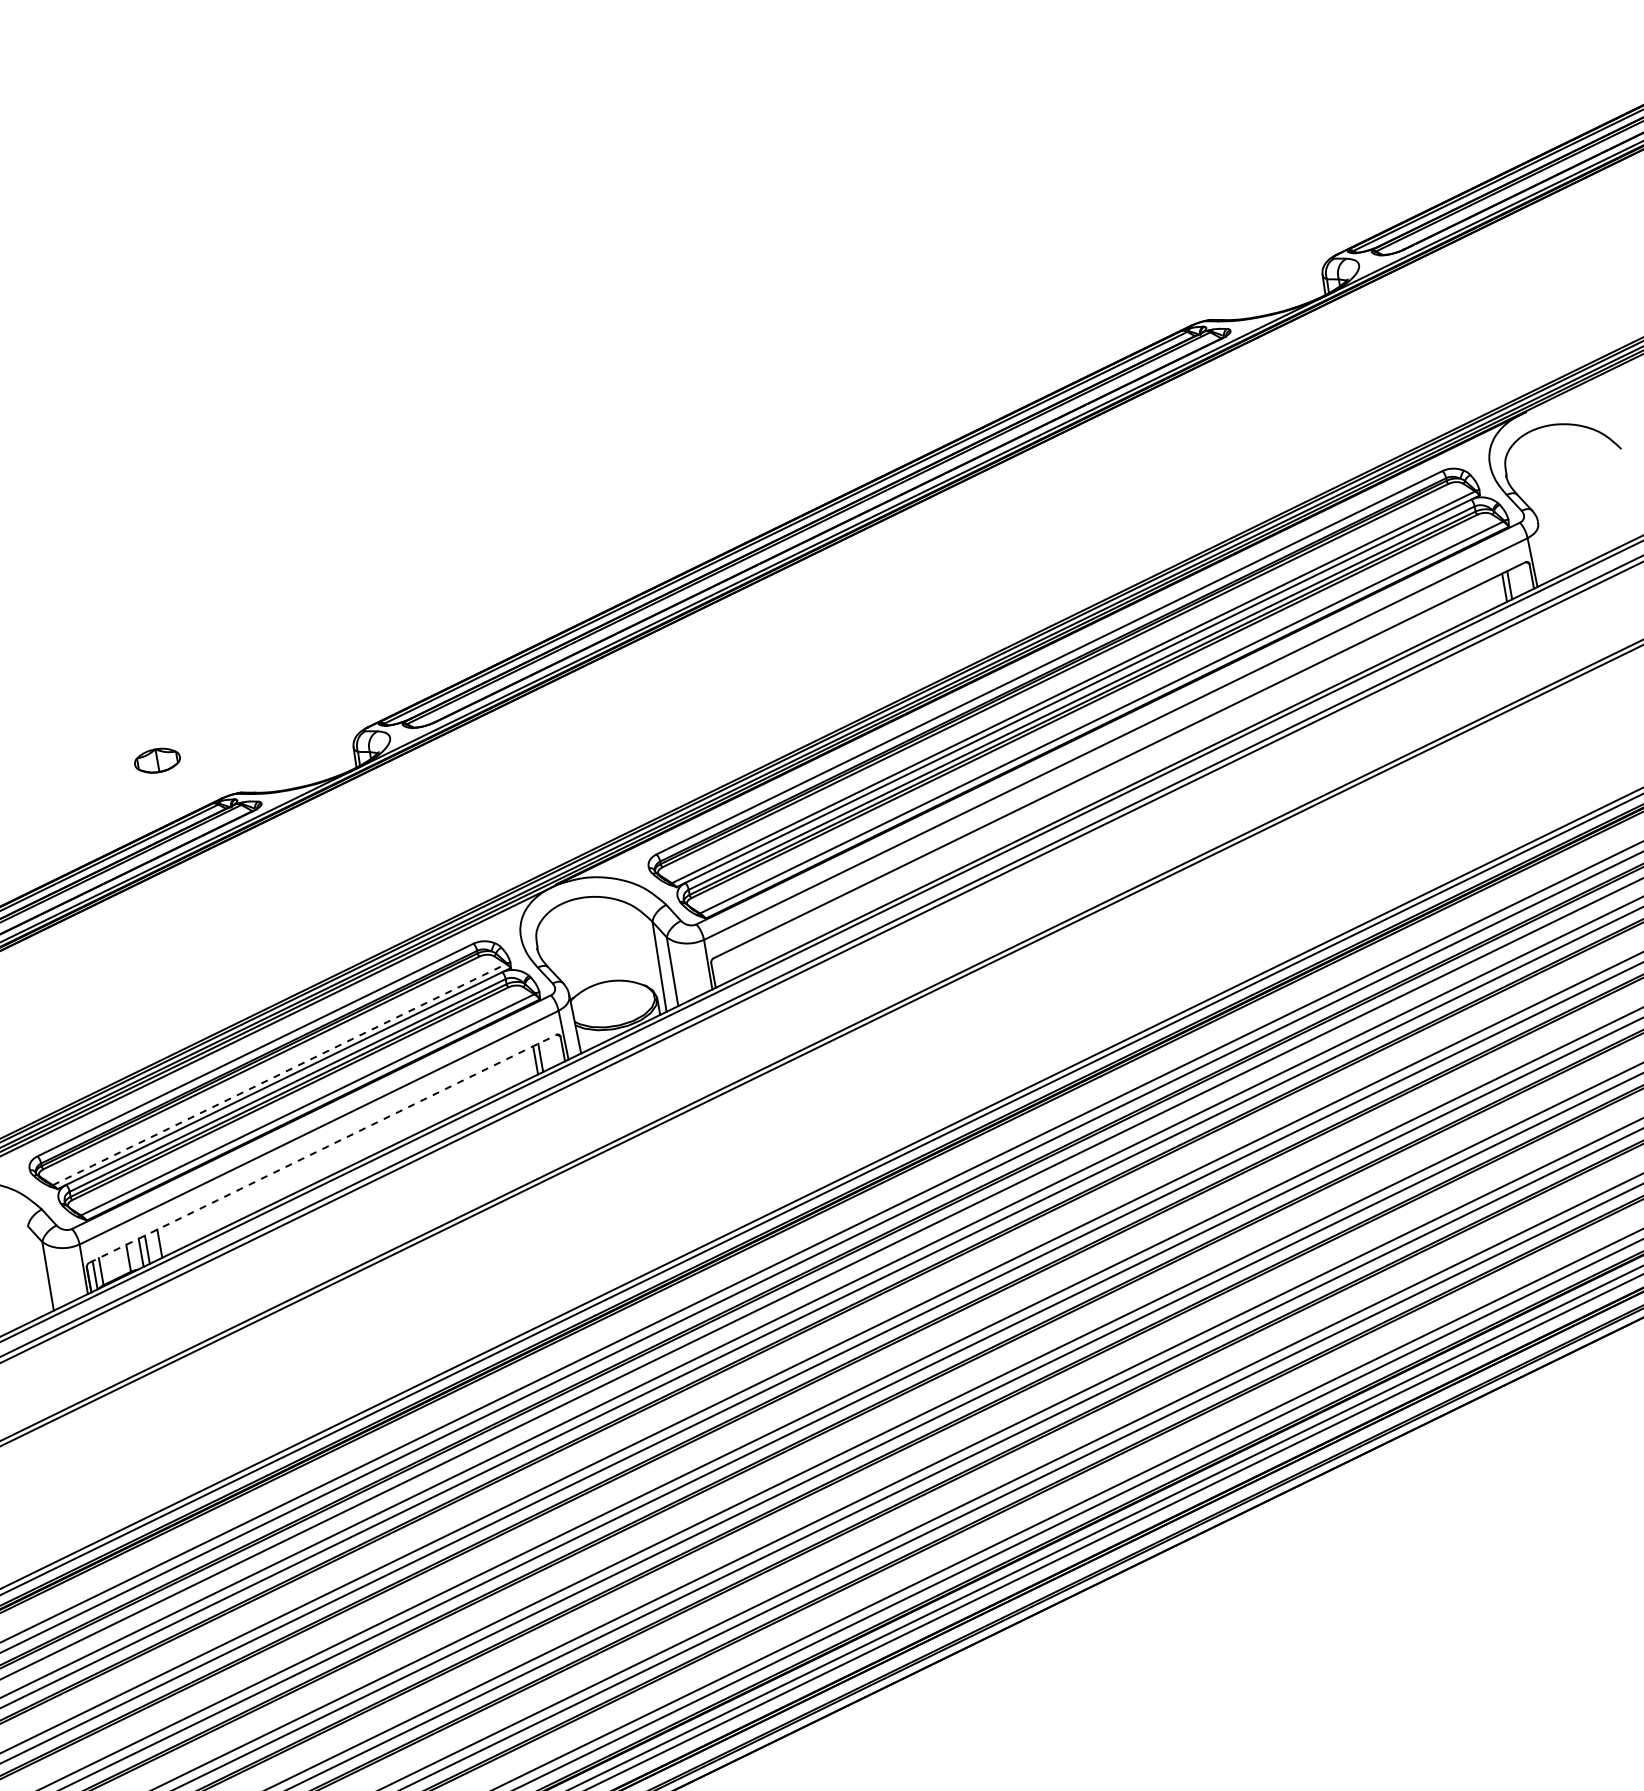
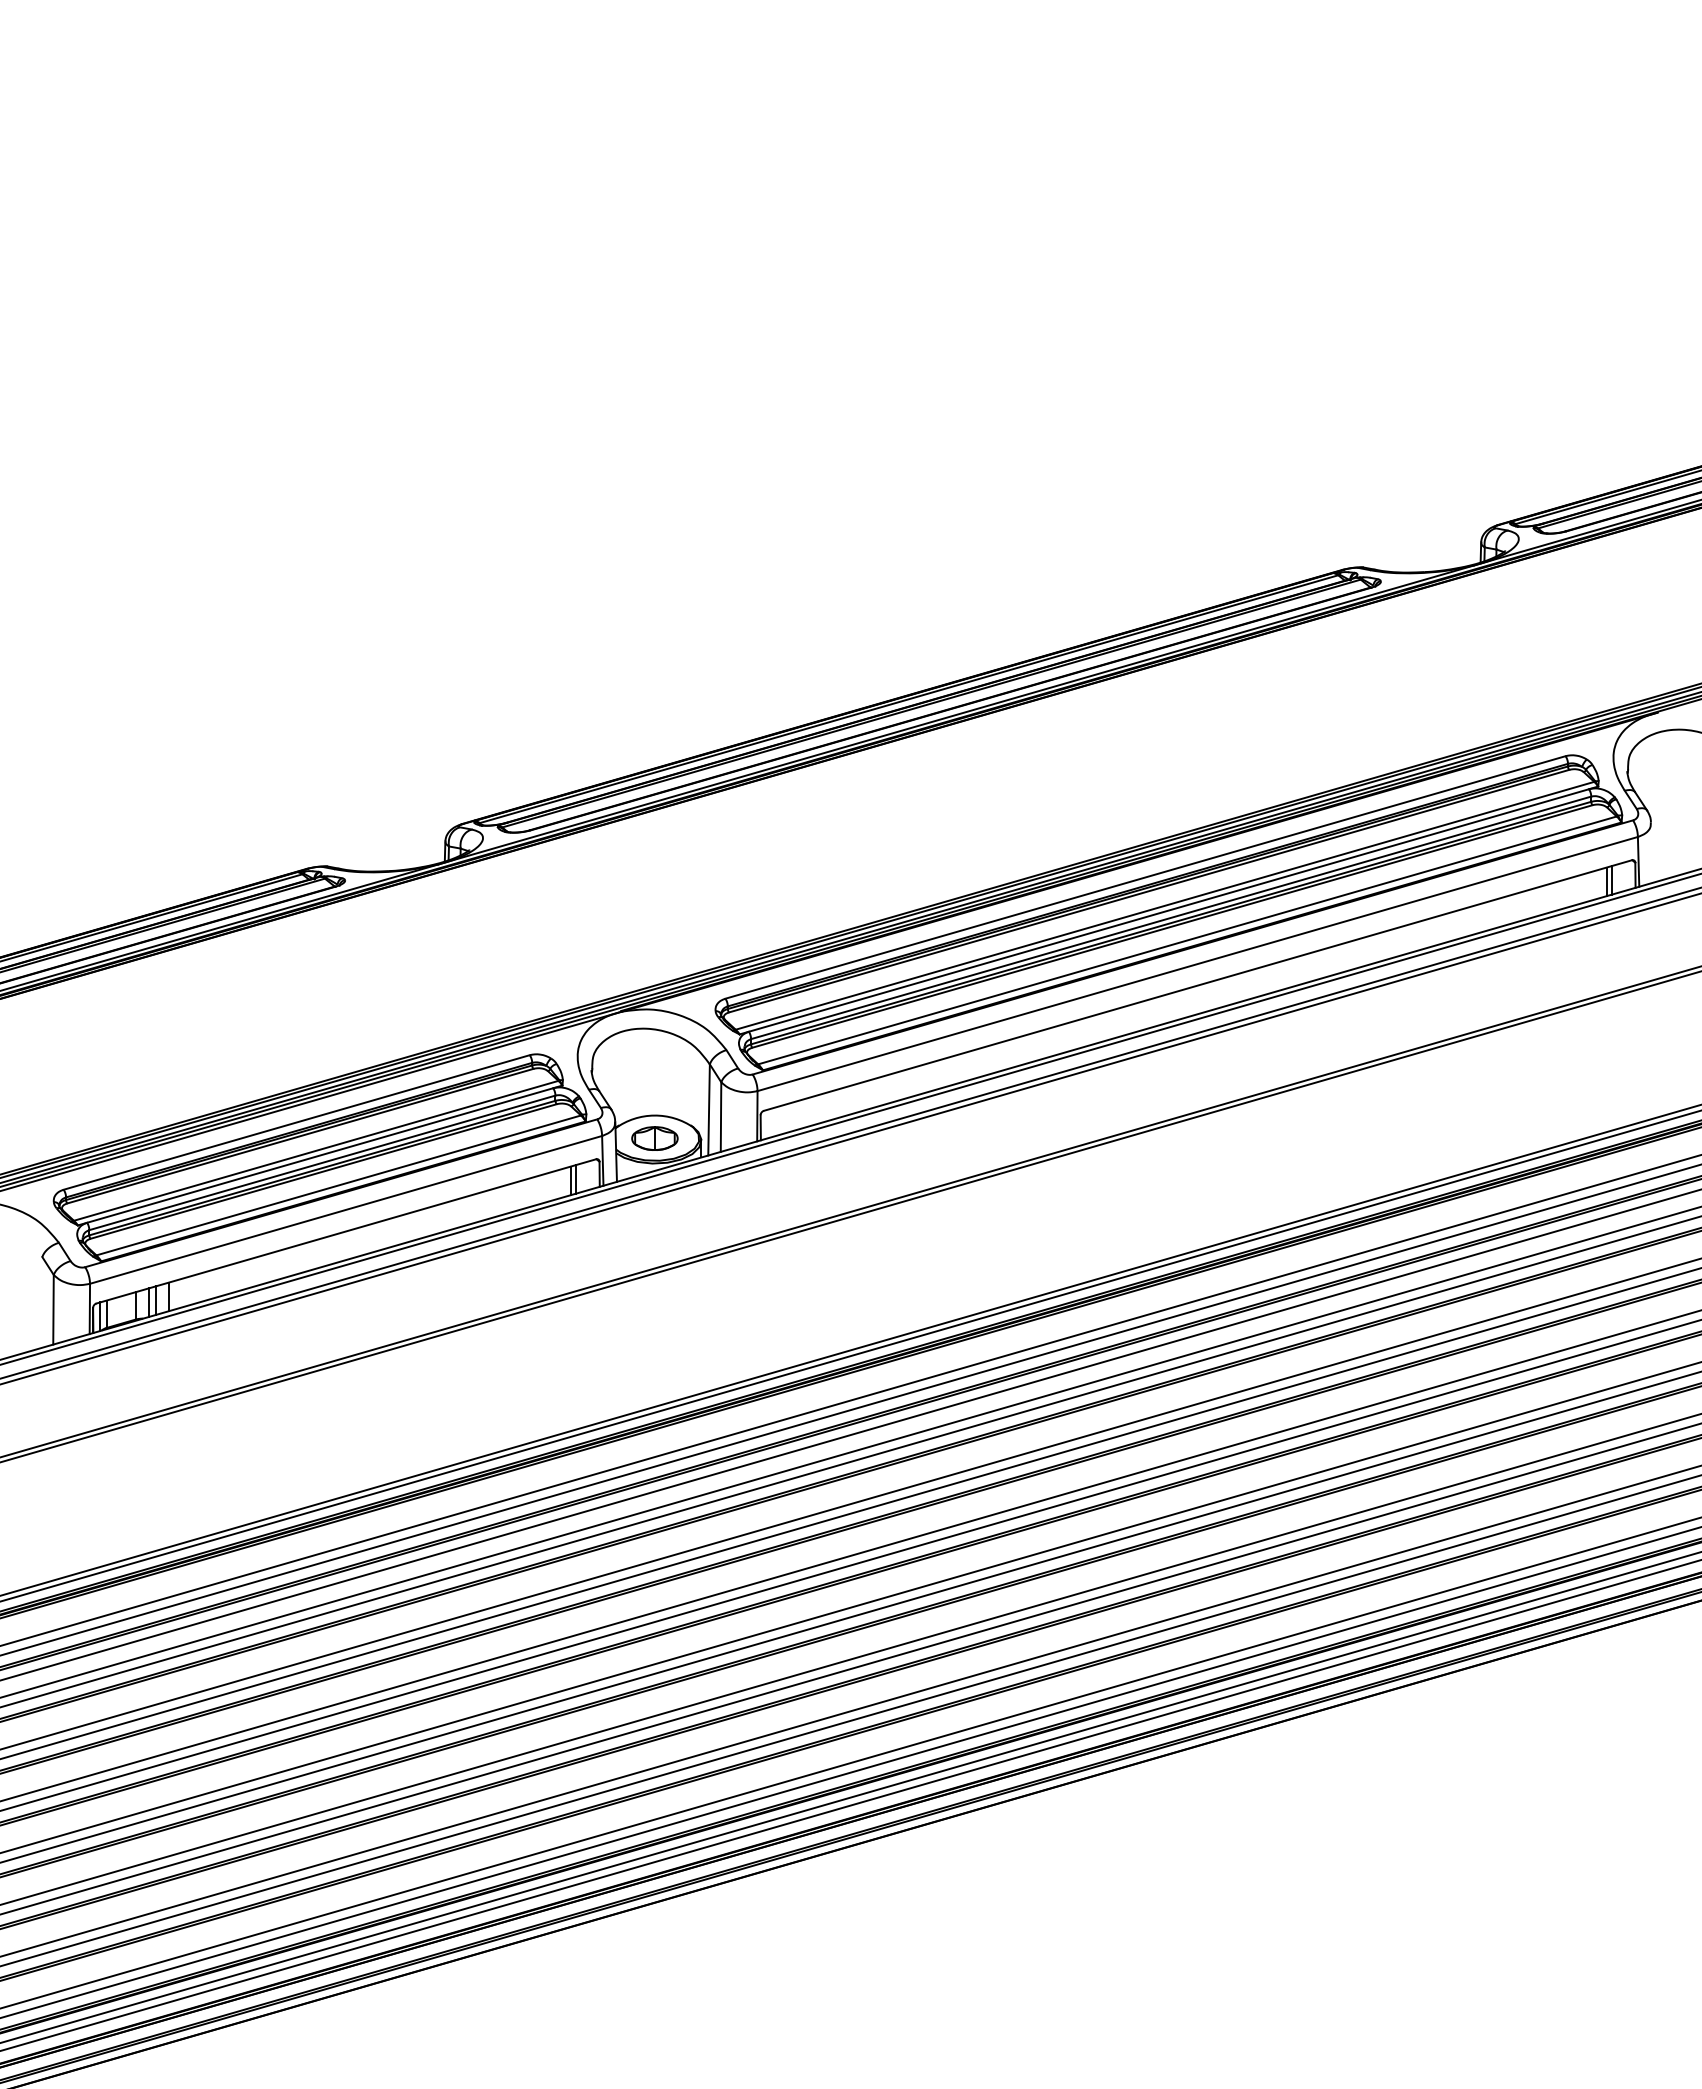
part: (157, 760) -> (654, 1138), moved
line: (279, 1074) -> (316, 1150), dashed -> solid
line: (323, 1148) -> (346, 1231), dashed -> solid

